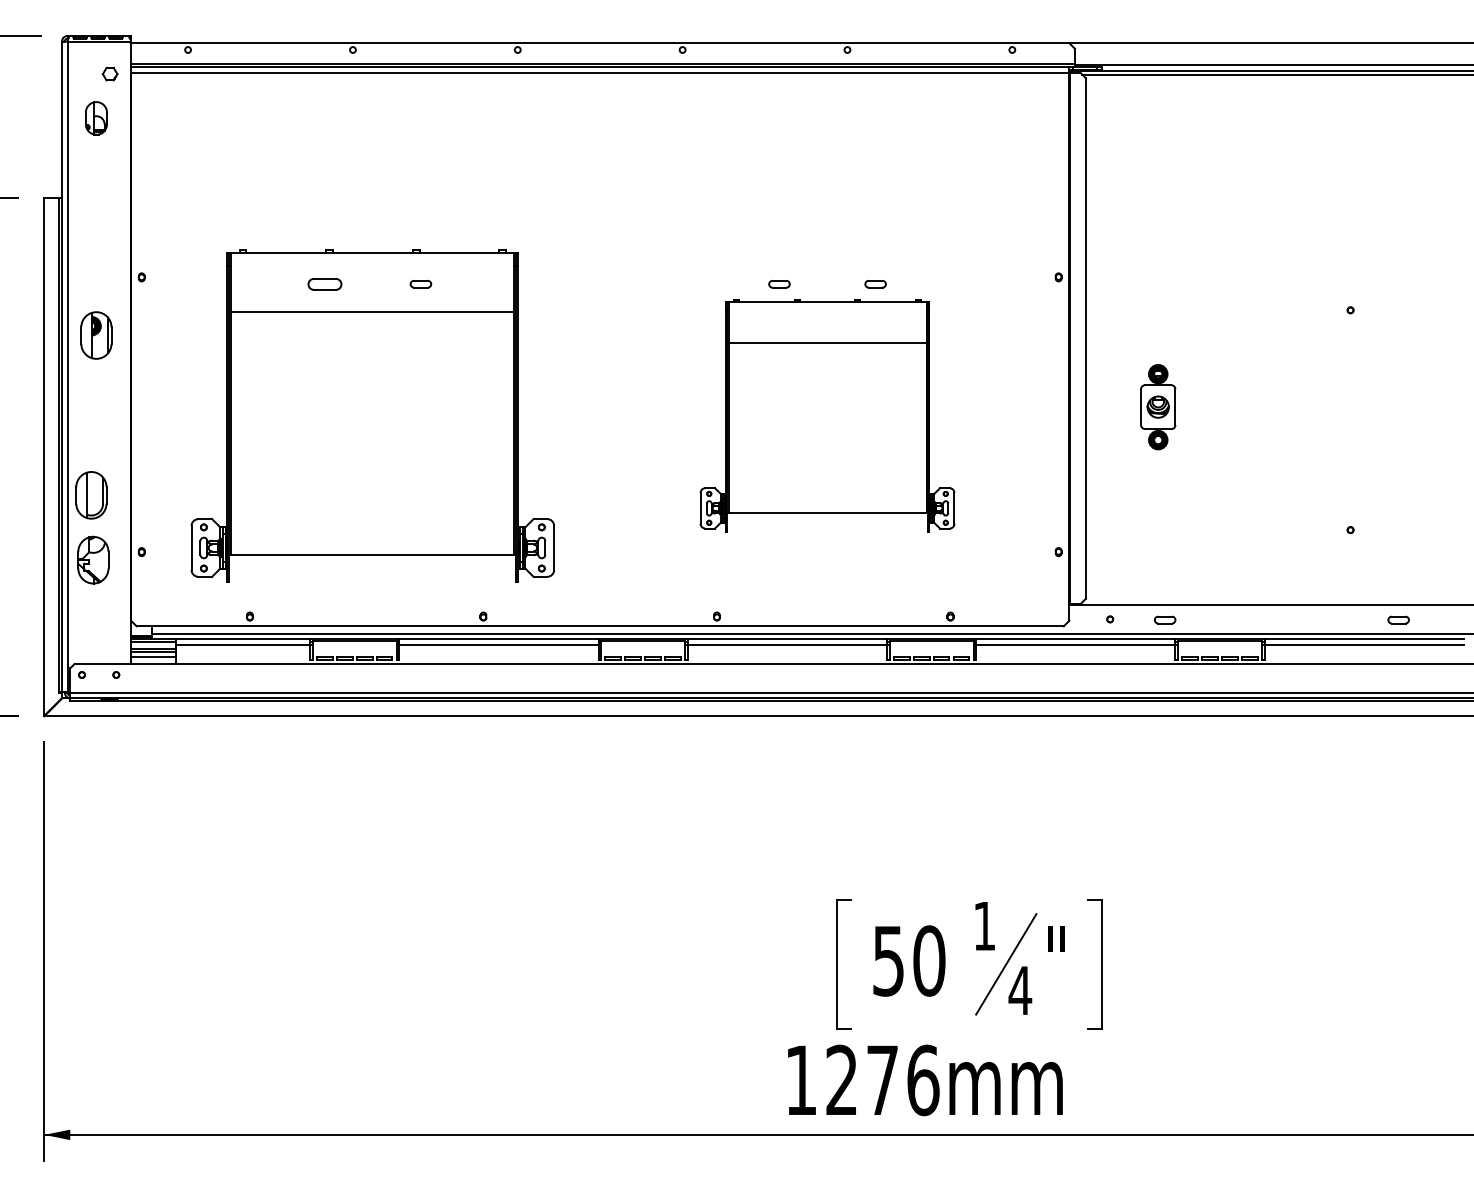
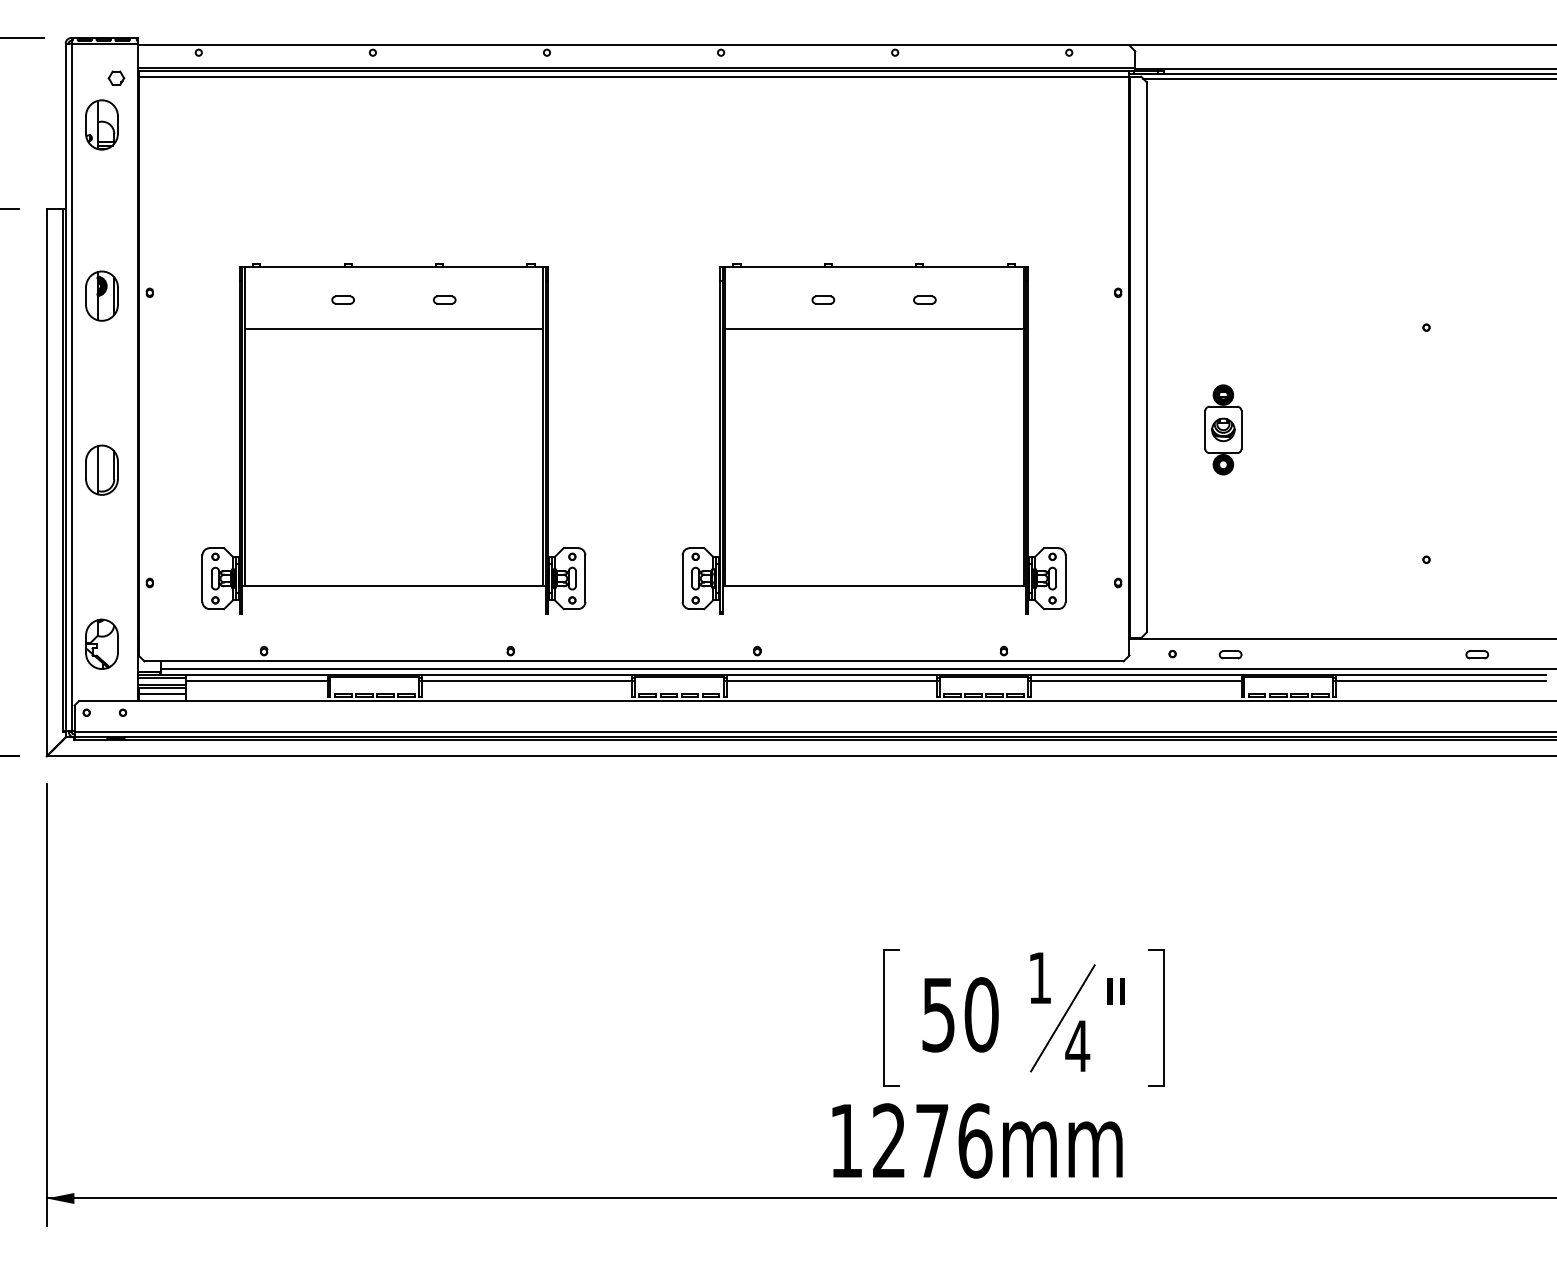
part: (96, 118) -> (102, 125), size x1.43
part: (324, 283) -> (342, 299), size x0.62
part: (96, 335) -> (102, 296), moved
part: (827, 415) -> (874, 438), size x1.43
part: (91, 495) -> (102, 470), moved
part: (93, 559) -> (102, 643), moved

